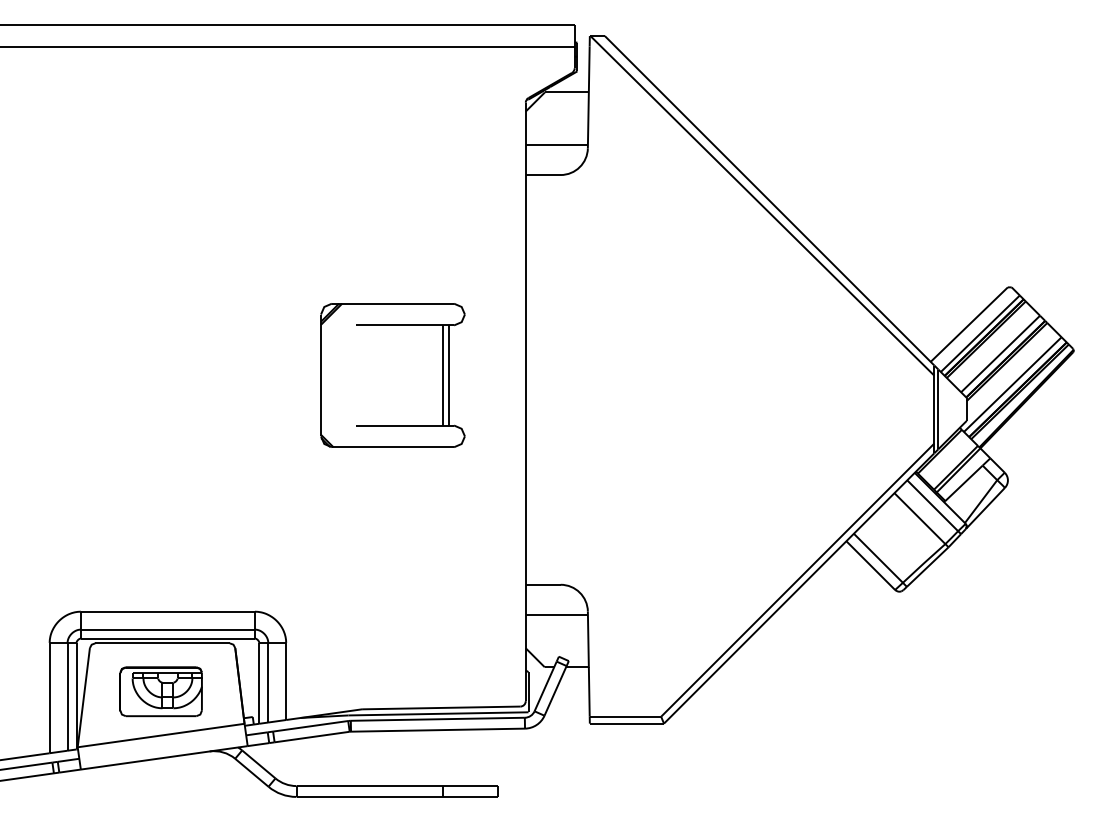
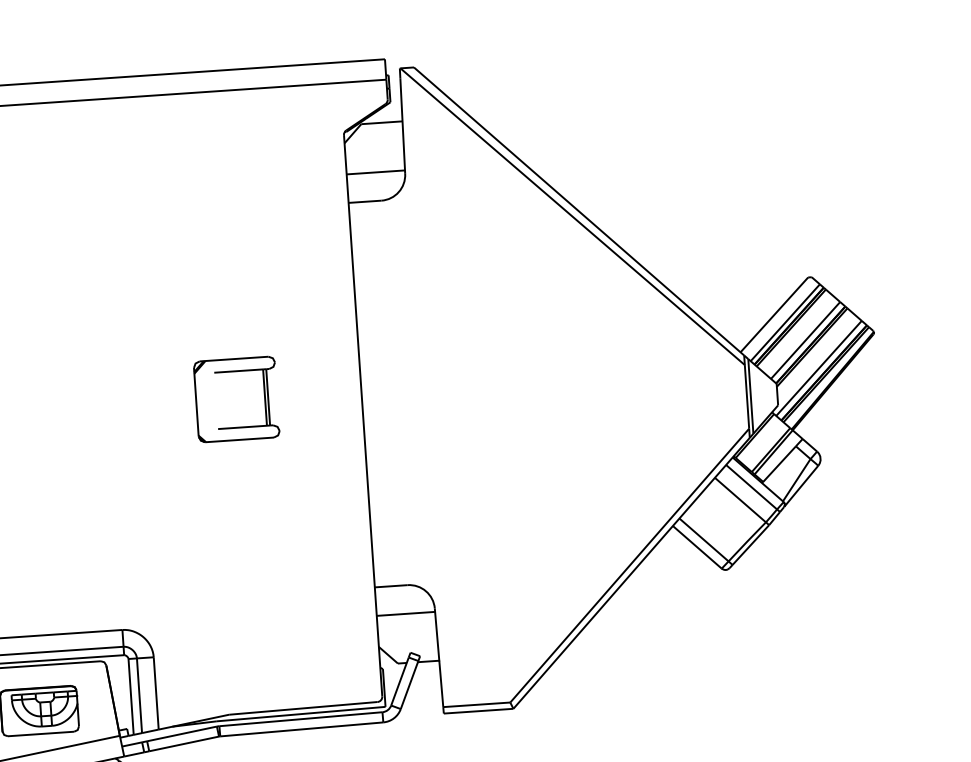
part: (392, 375) -> (236, 399), size x0.6

